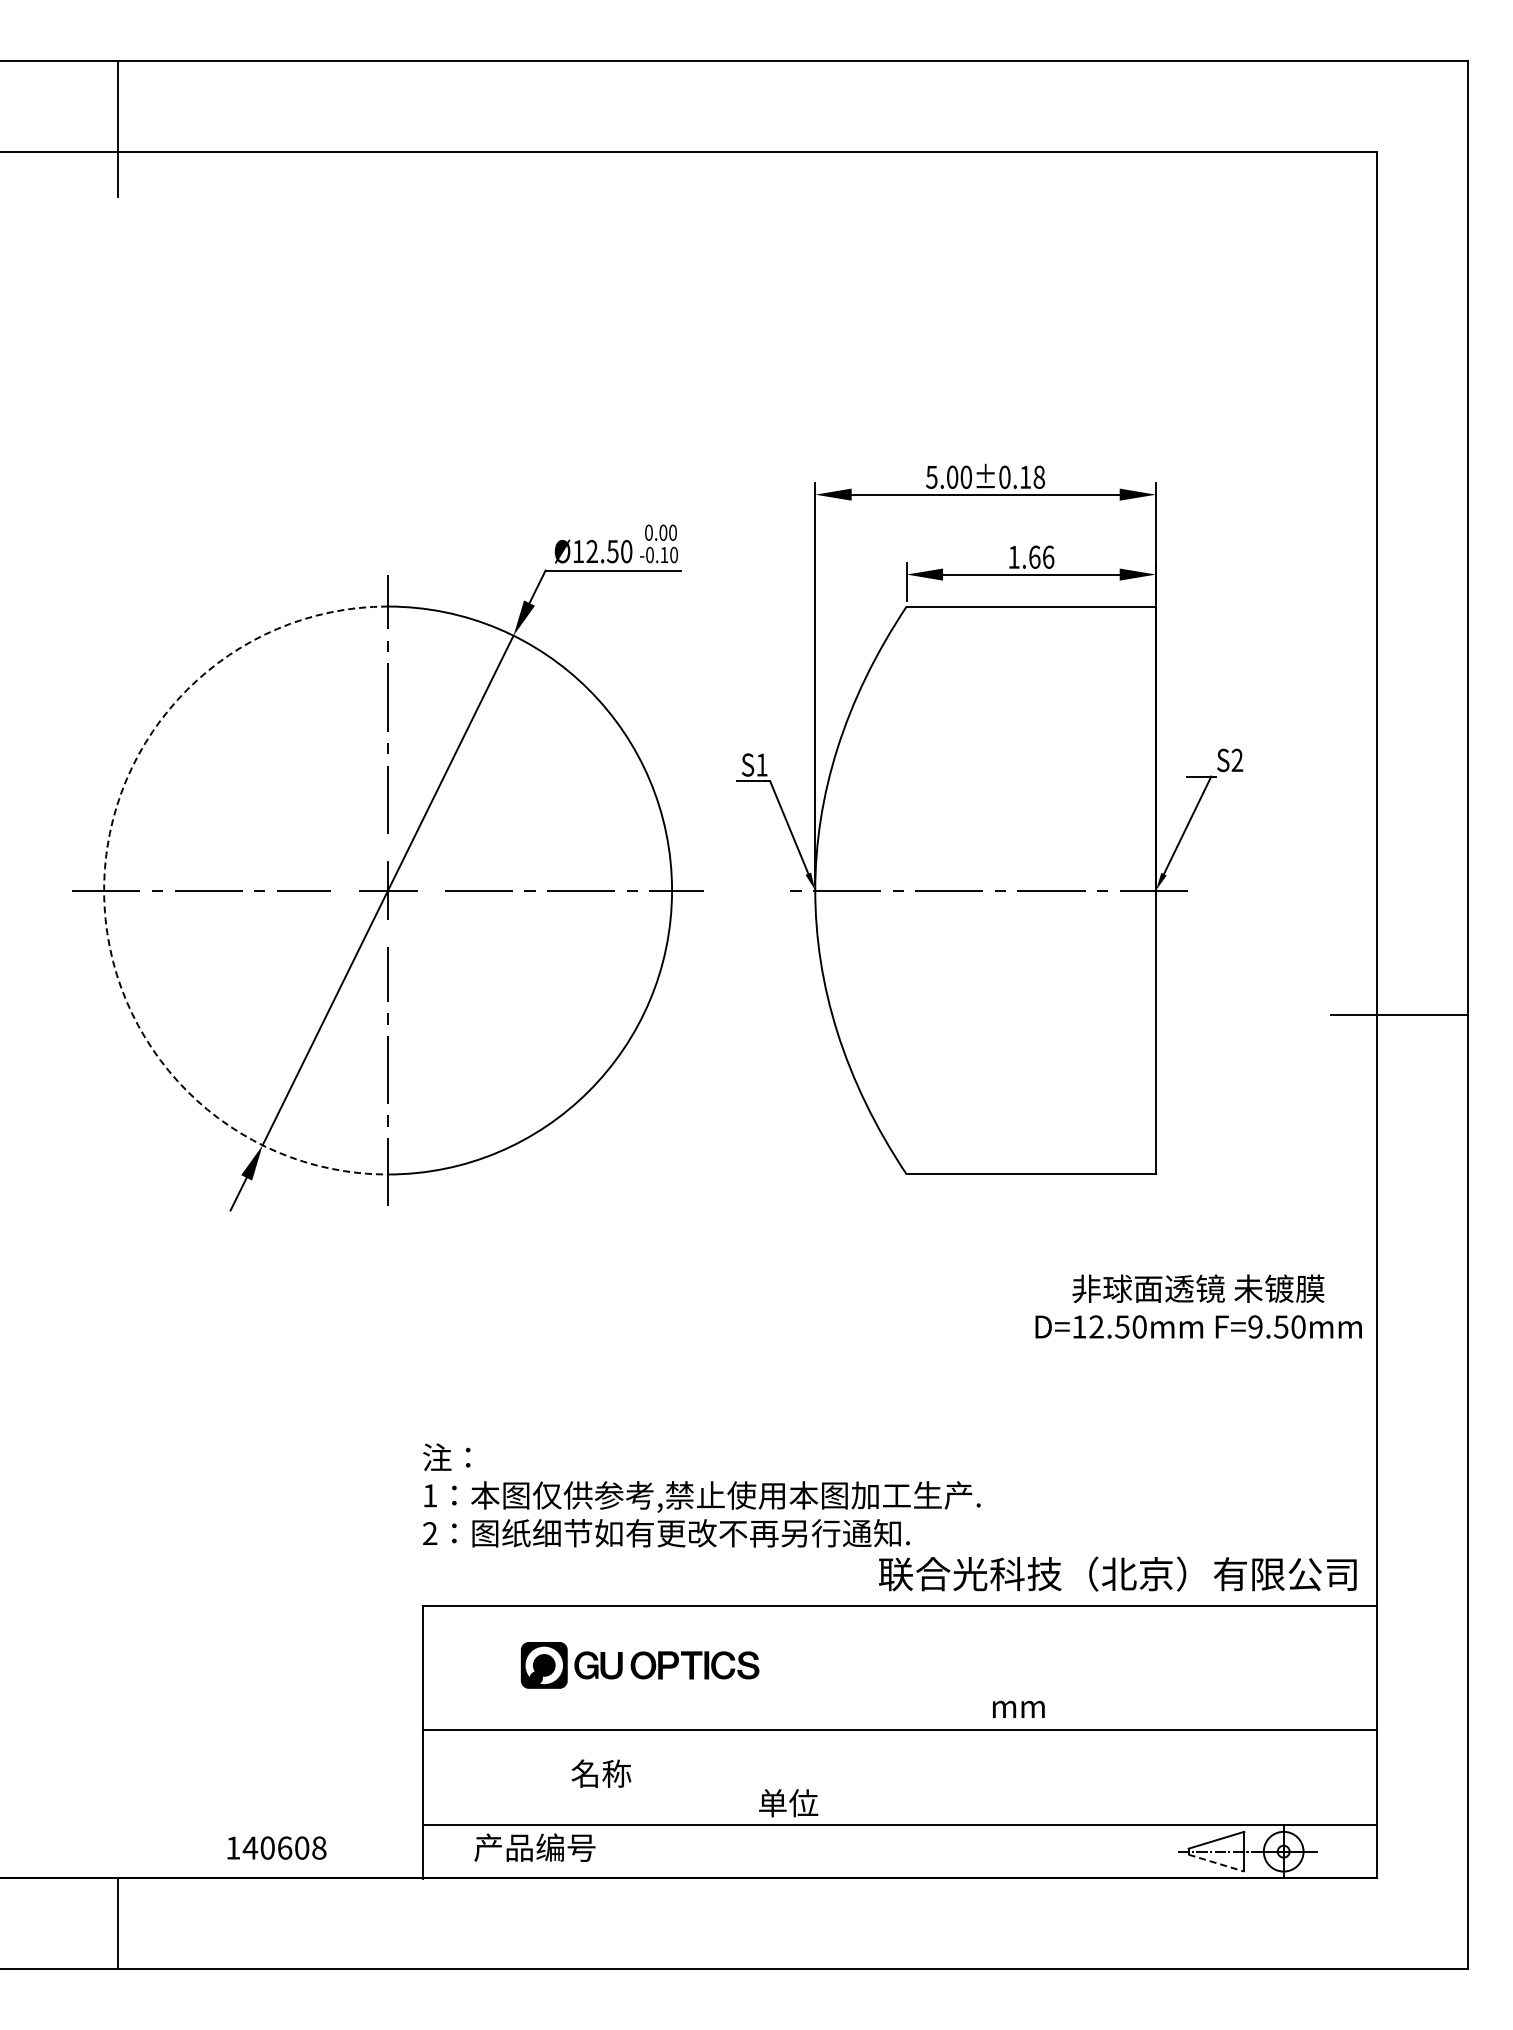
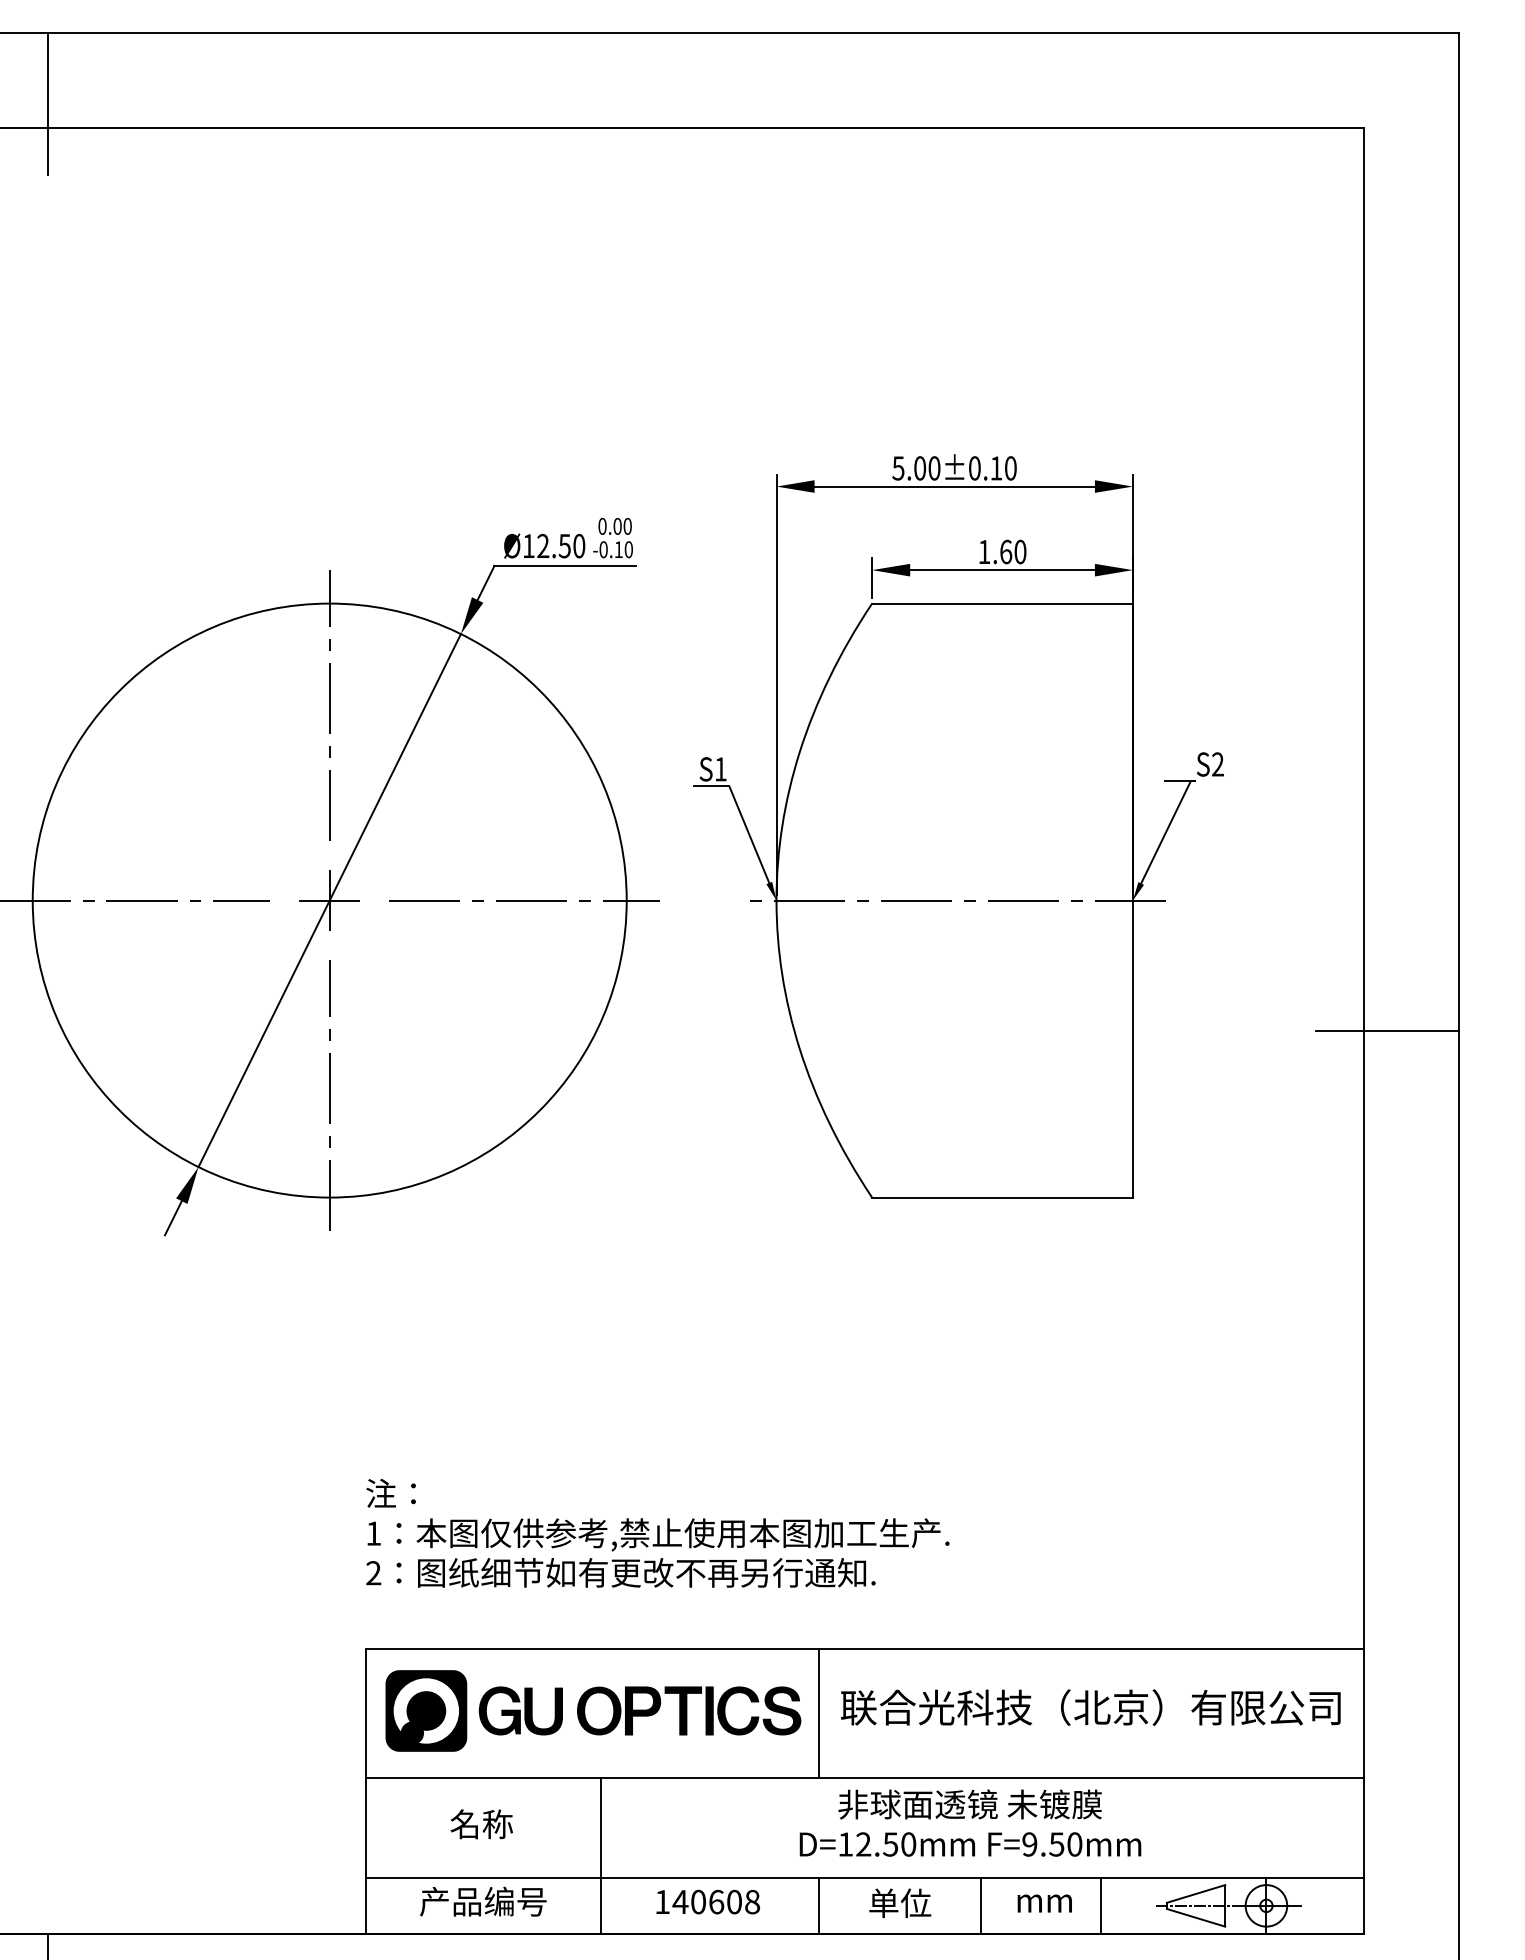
text: (1039, 477) -> (1011, 468), 5.00±0.18 -> 5.00±0.10
text: (1048, 556) -> (1020, 551), 1.66 -> 1.60
arc: (104, 890) -> (33, 900), dashed -> solid
text: (1198, 1306) -> (970, 1823), moved
text: (1117, 1573) -> (1090, 1706), moved
part: (639, 1665) -> (592, 1711), size x1.67
line: (855, 1666) -> (818, 1712), added
text: (1018, 1708) -> (1044, 1902), moved
text: (601, 1773) -> (481, 1824), moved
line: (647, 1803) -> (601, 1855), added
text: (788, 1803) -> (900, 1903), moved
text: (276, 1847) -> (707, 1901), moved
line: (855, 1851) -> (818, 1905), added
line: (1010, 1851) -> (980, 1905), added
line: (1125, 1851) -> (1100, 1905), added
line: (1216, 1863) -> (1196, 1918), dashed -> solid

